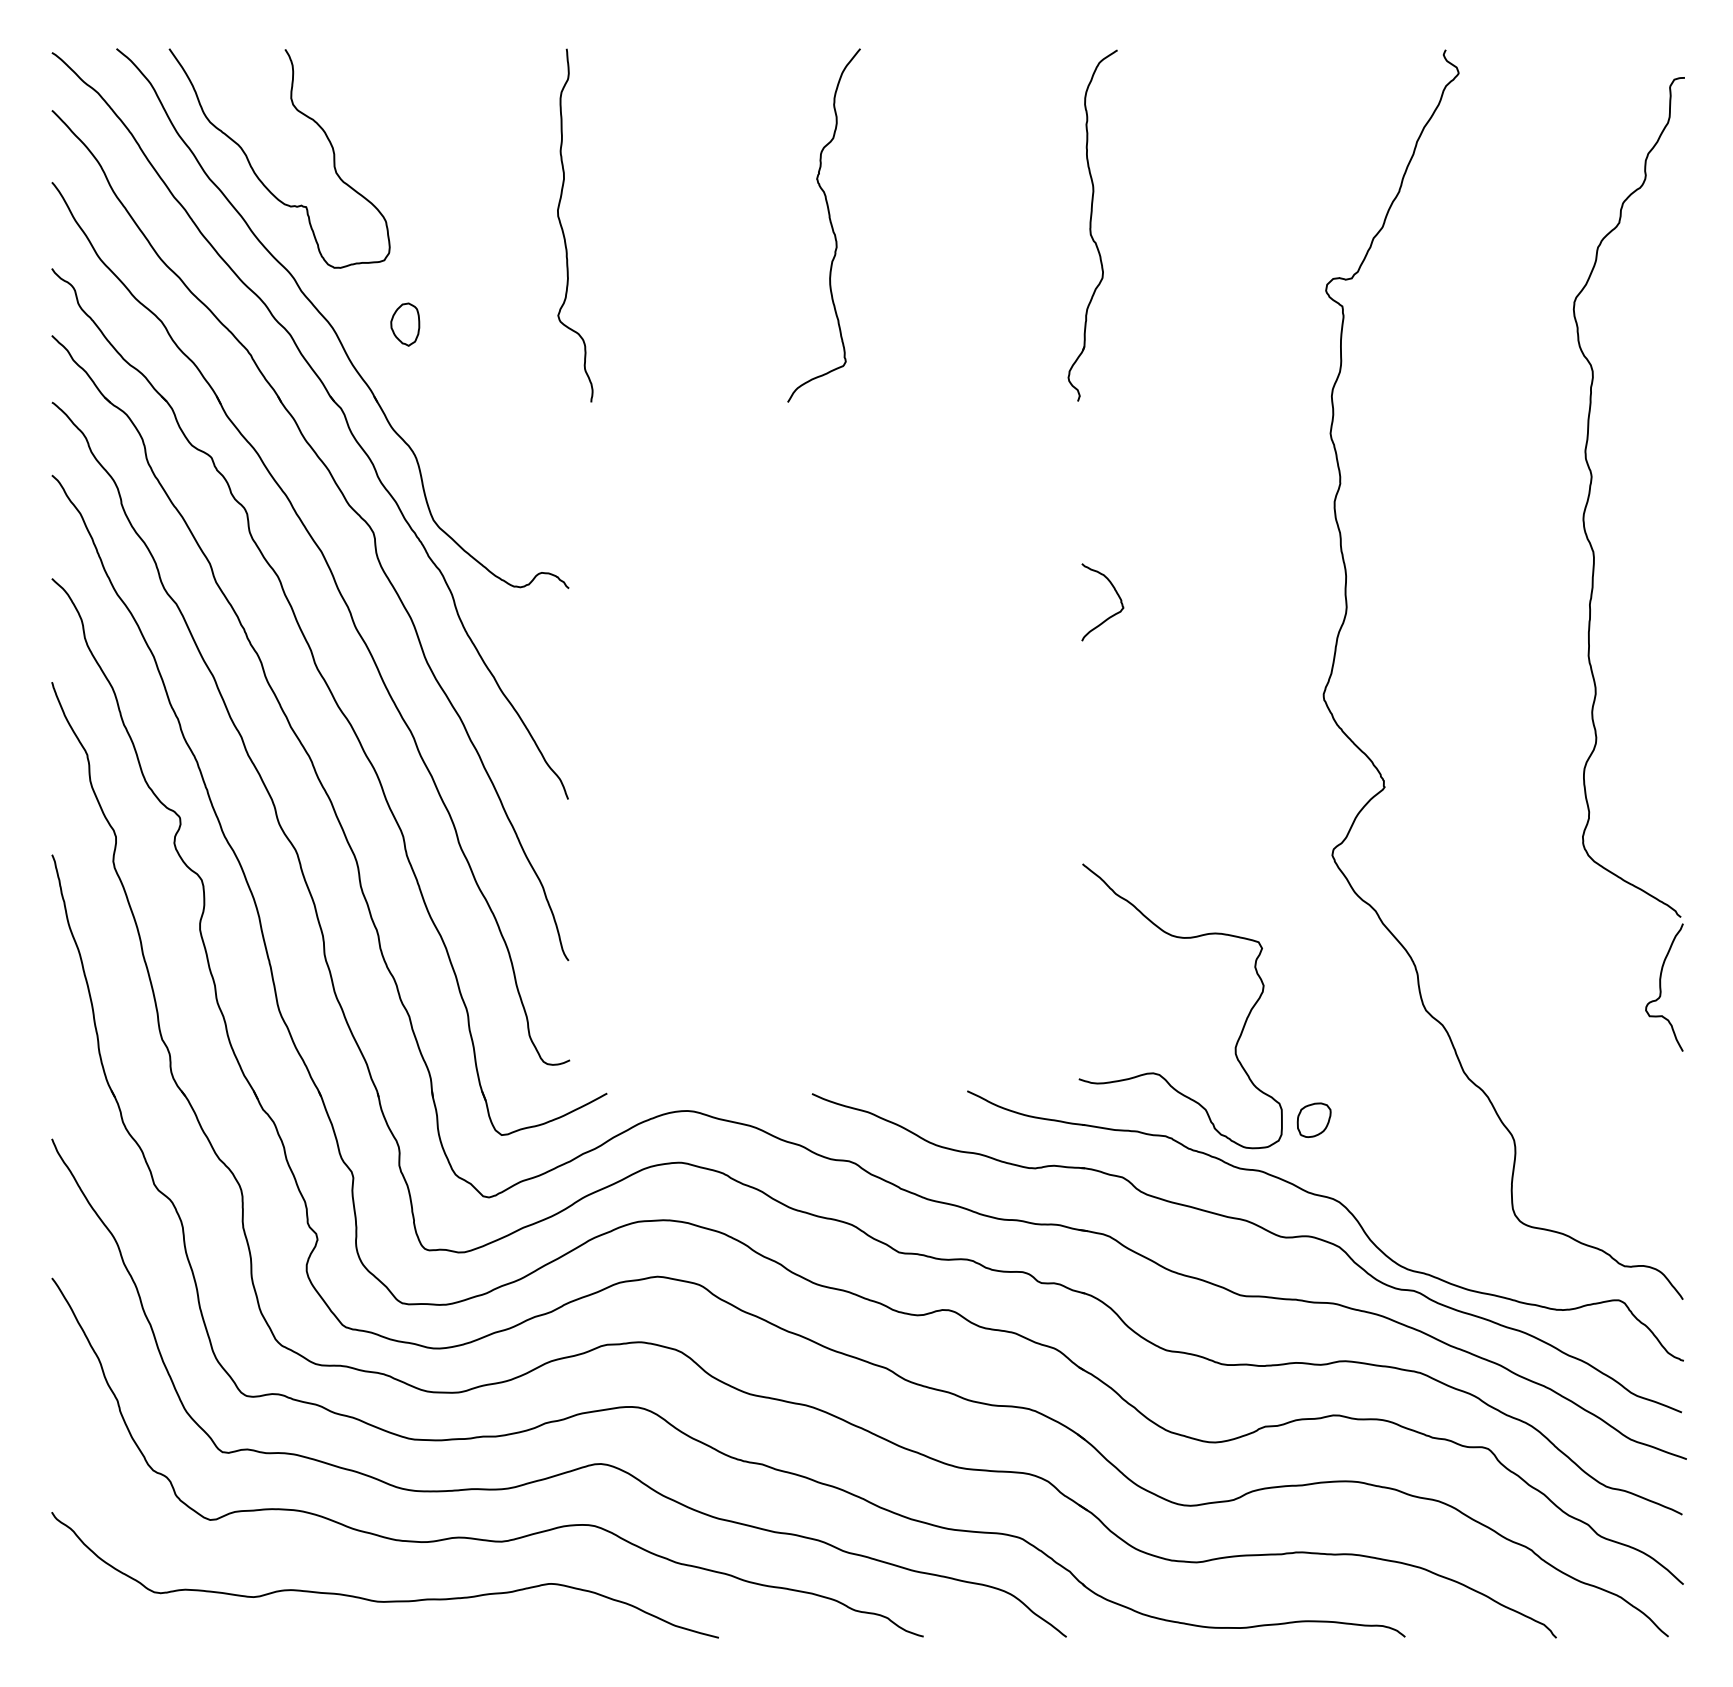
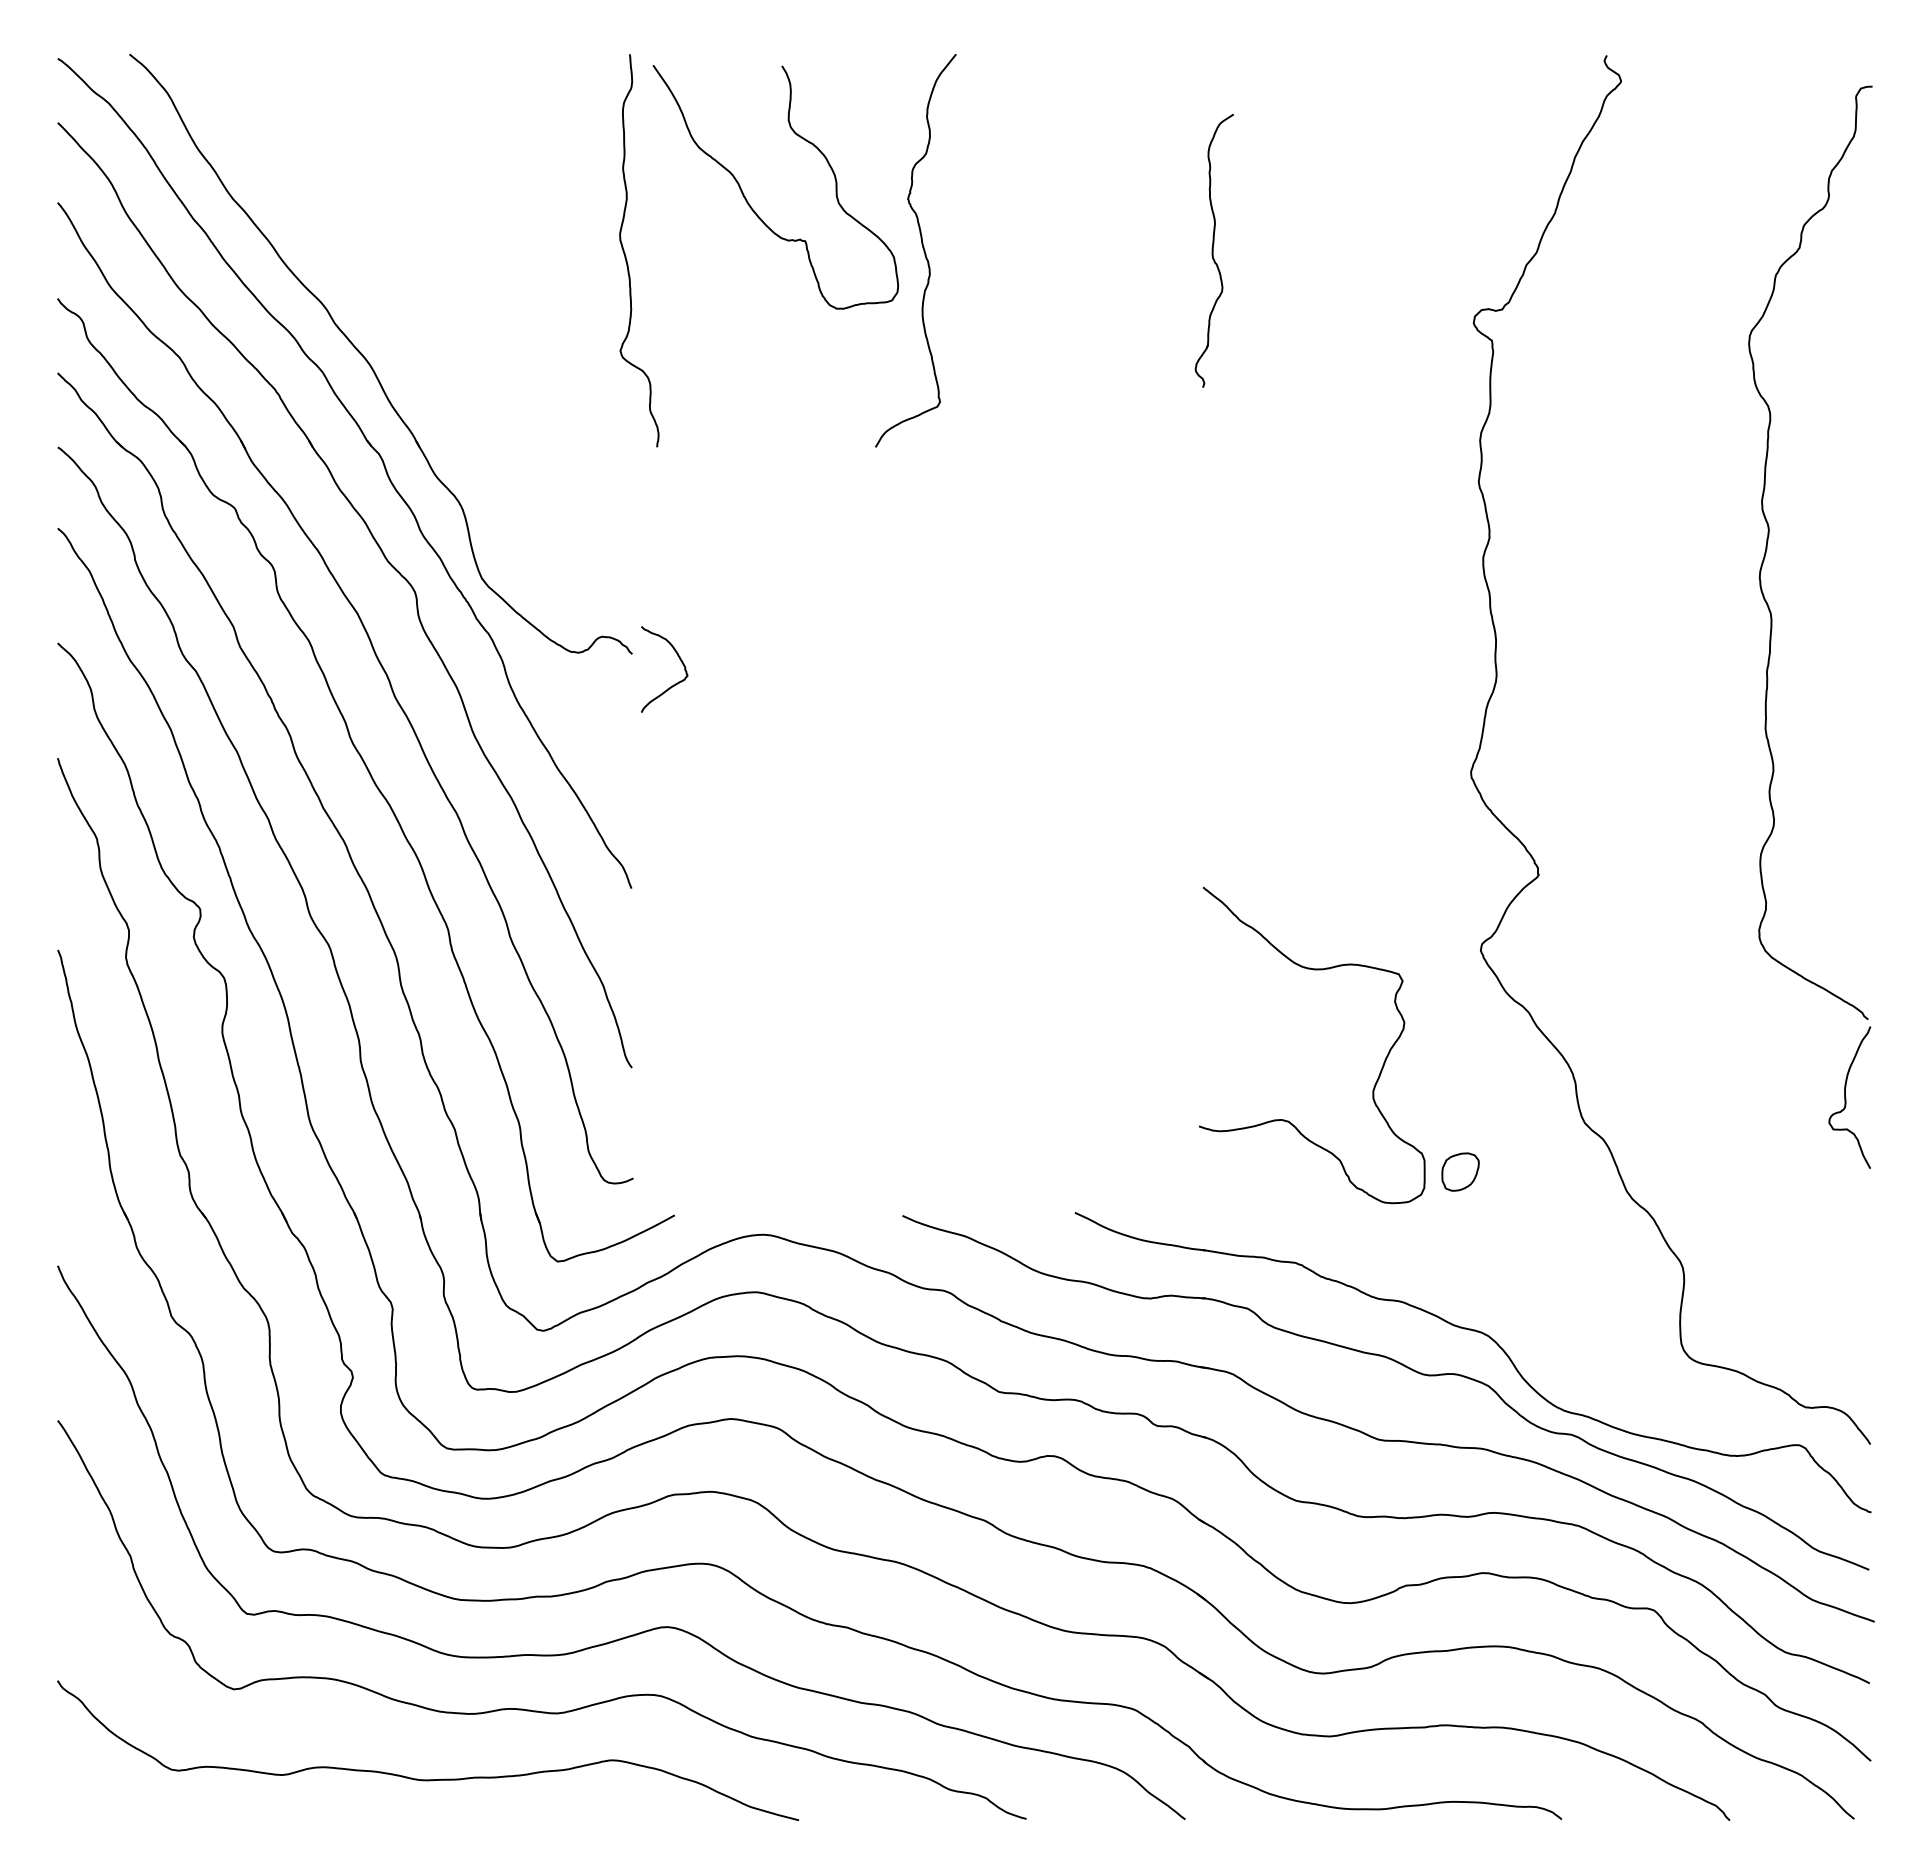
curve: (258, 176) -> (752, 207), moved
part: (1092, 225) -> (1214, 250), size x0.7
part: (405, 324) -> (450, 360), removed
curve: (1110, 615) -> (673, 684), moved
curve: (1241, 1030) -> (1379, 1072), moved
part: (1314, 1119) -> (1460, 1171), moved

